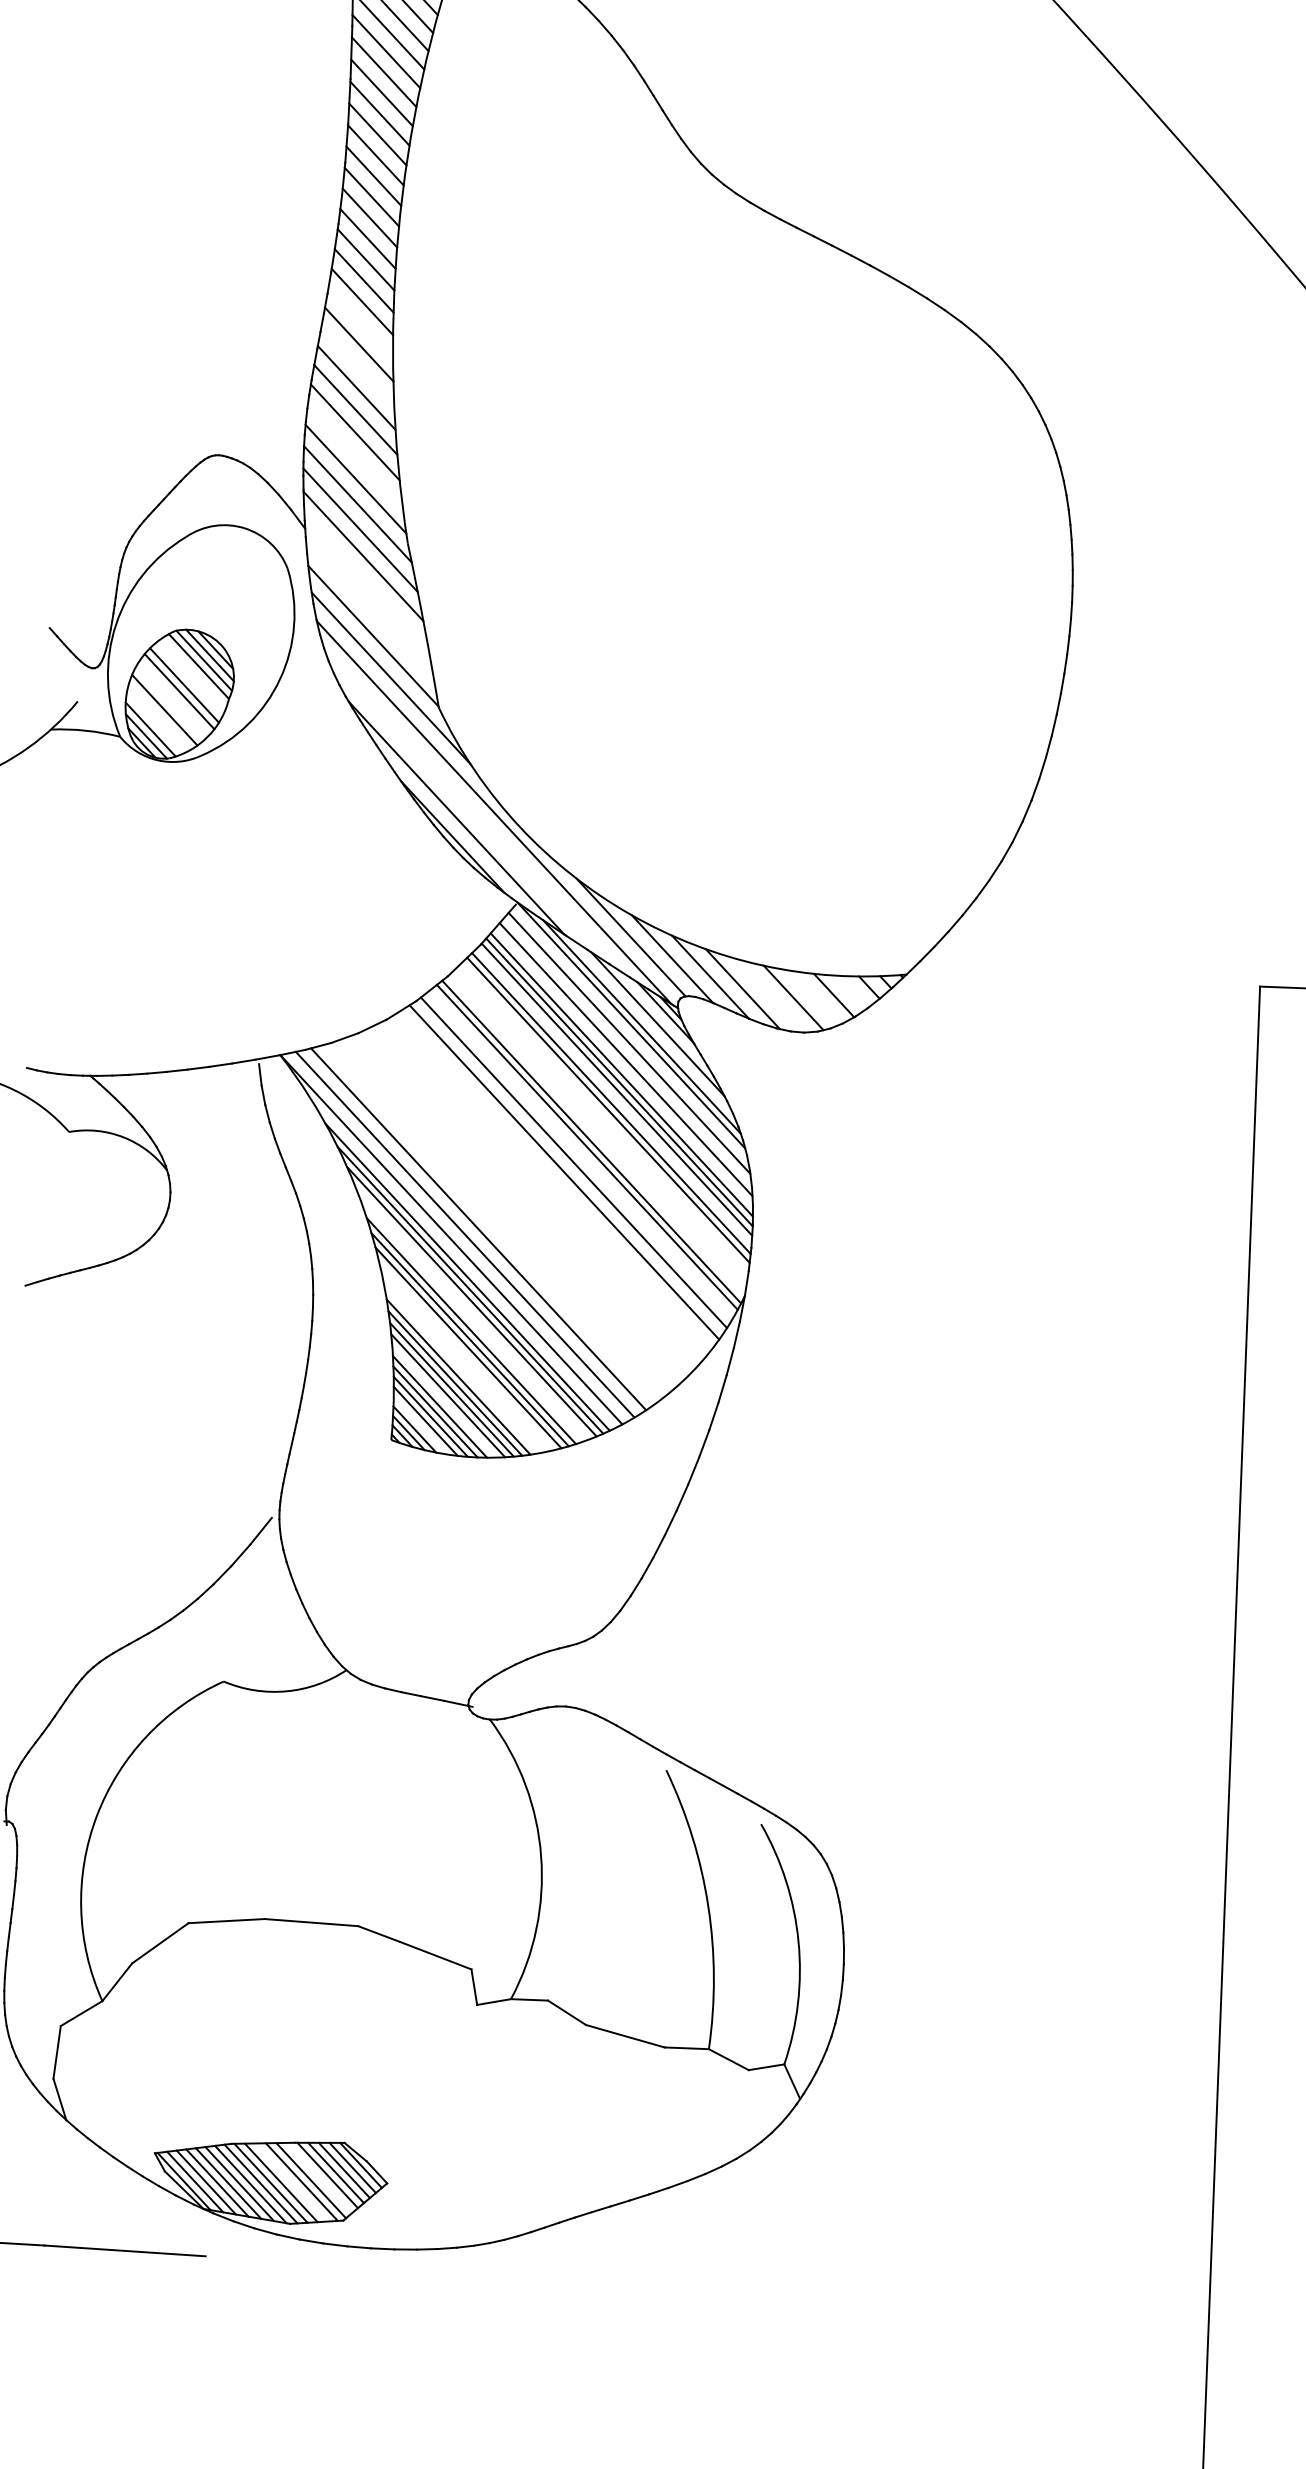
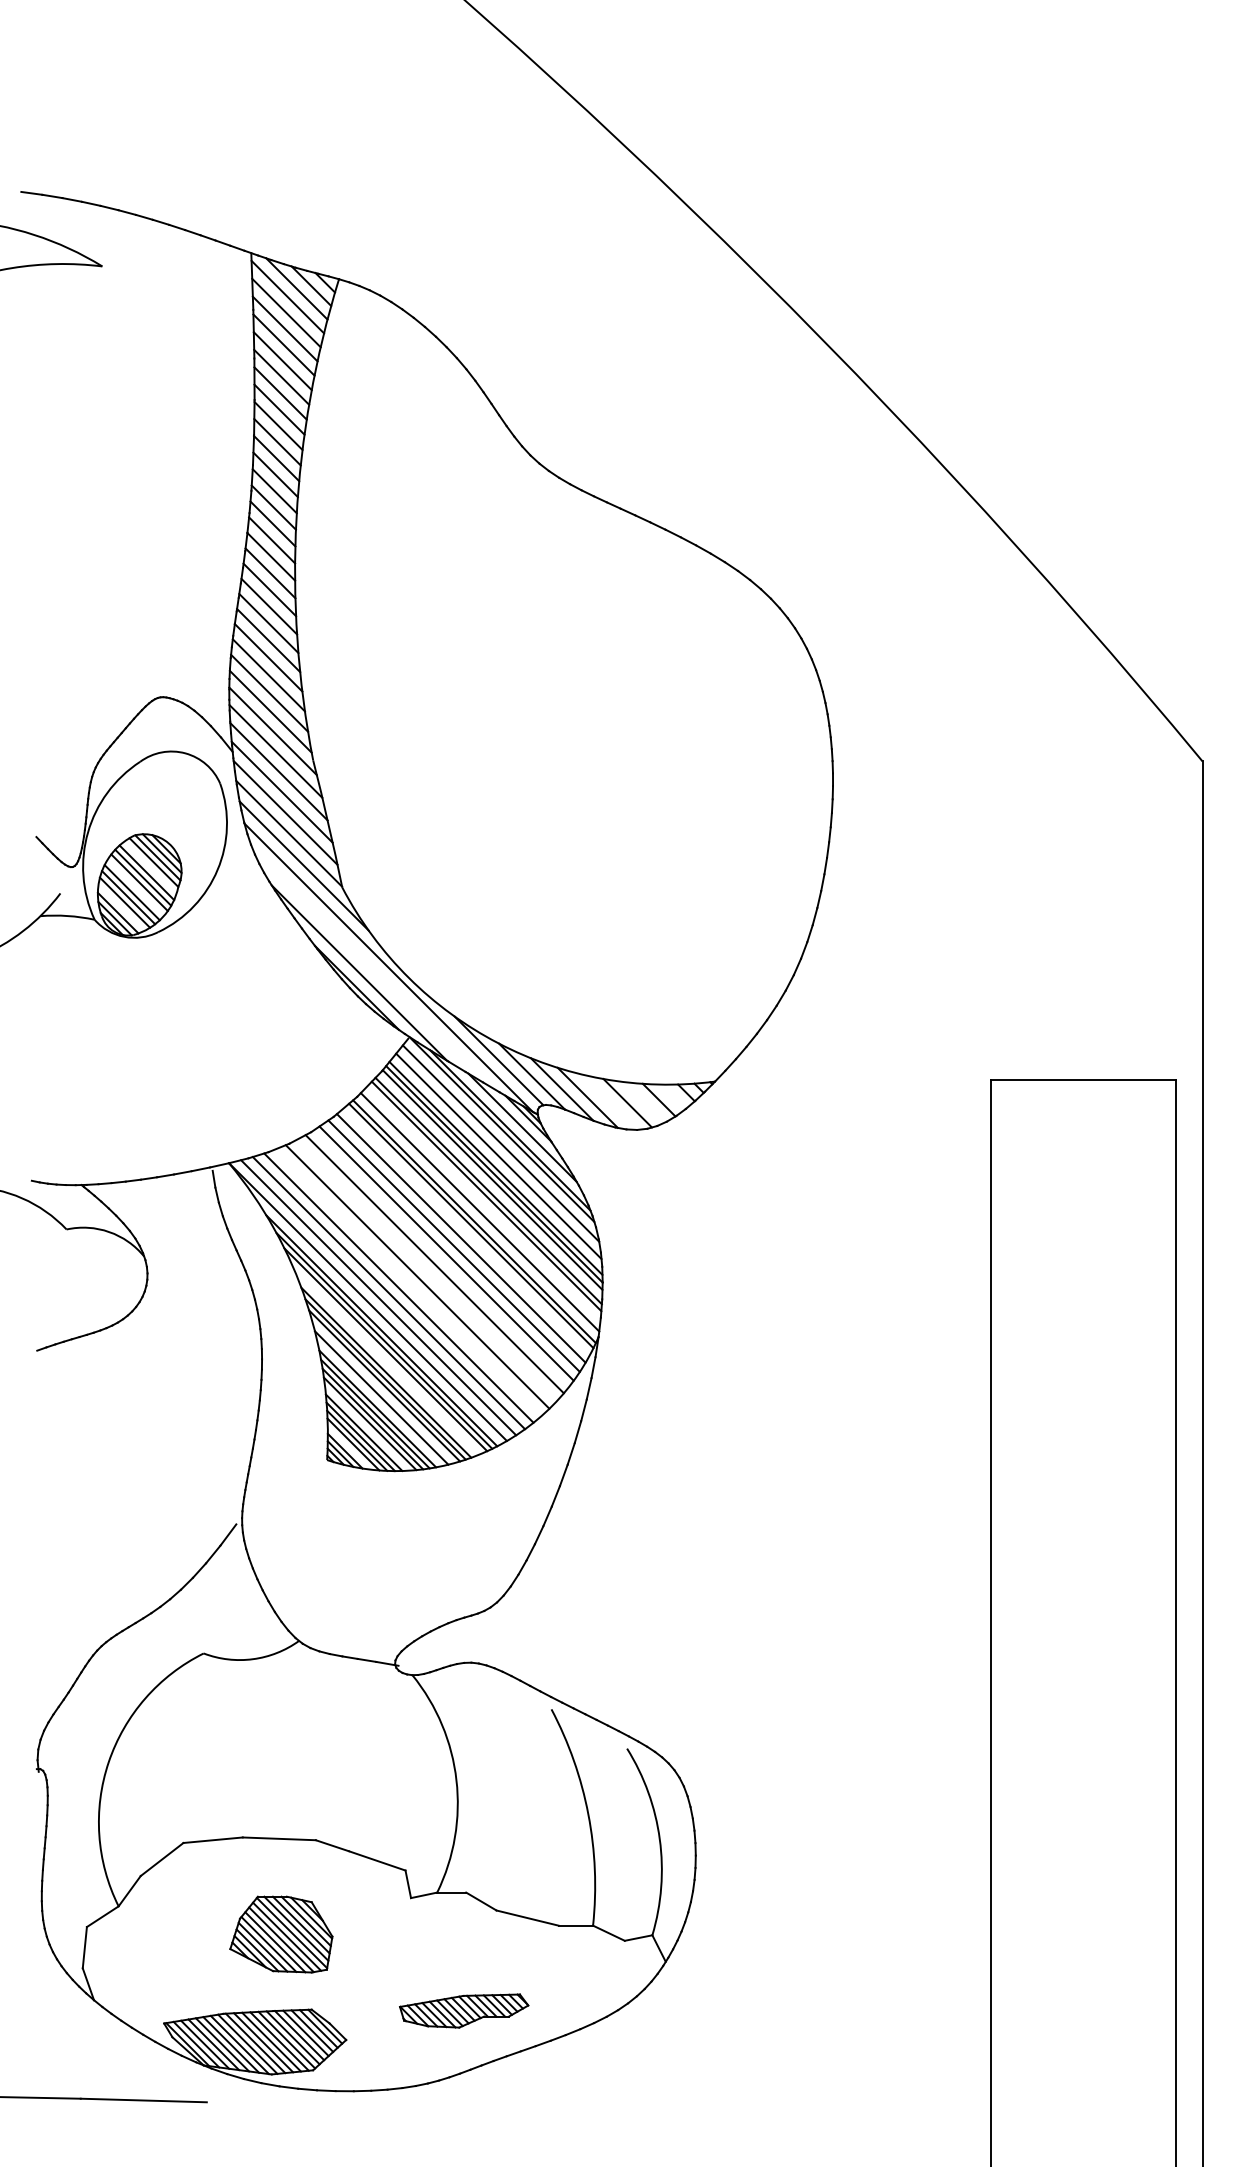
line: (360, 322) -> (269, 589), added
line: (357, 366) -> (268, 623), added
line: (355, 454) -> (269, 692), added
line: (365, 581) -> (281, 791), added
line: (369, 608) -> (285, 812), added
line: (188, 678) -> (146, 872), added
line: (168, 703) -> (131, 892), added
line: (159, 716) -> (124, 902), added
line: (598, 1130) -> (479, 1212), added
line: (554, 1181) -> (446, 1253), added
line: (538, 1194) -> (434, 1264), added
line: (516, 1209) -> (417, 1276), added
line: (491, 1222) -> (398, 1287), added
line: (463, 1362) -> (381, 1397), added
part: (309, 2045) -> (281, 1934), added
part: (540, 2151) -> (464, 2010), added
line: (318, 2177) -> (292, 2037), added
line: (291, 2181) -> (271, 2041), added

